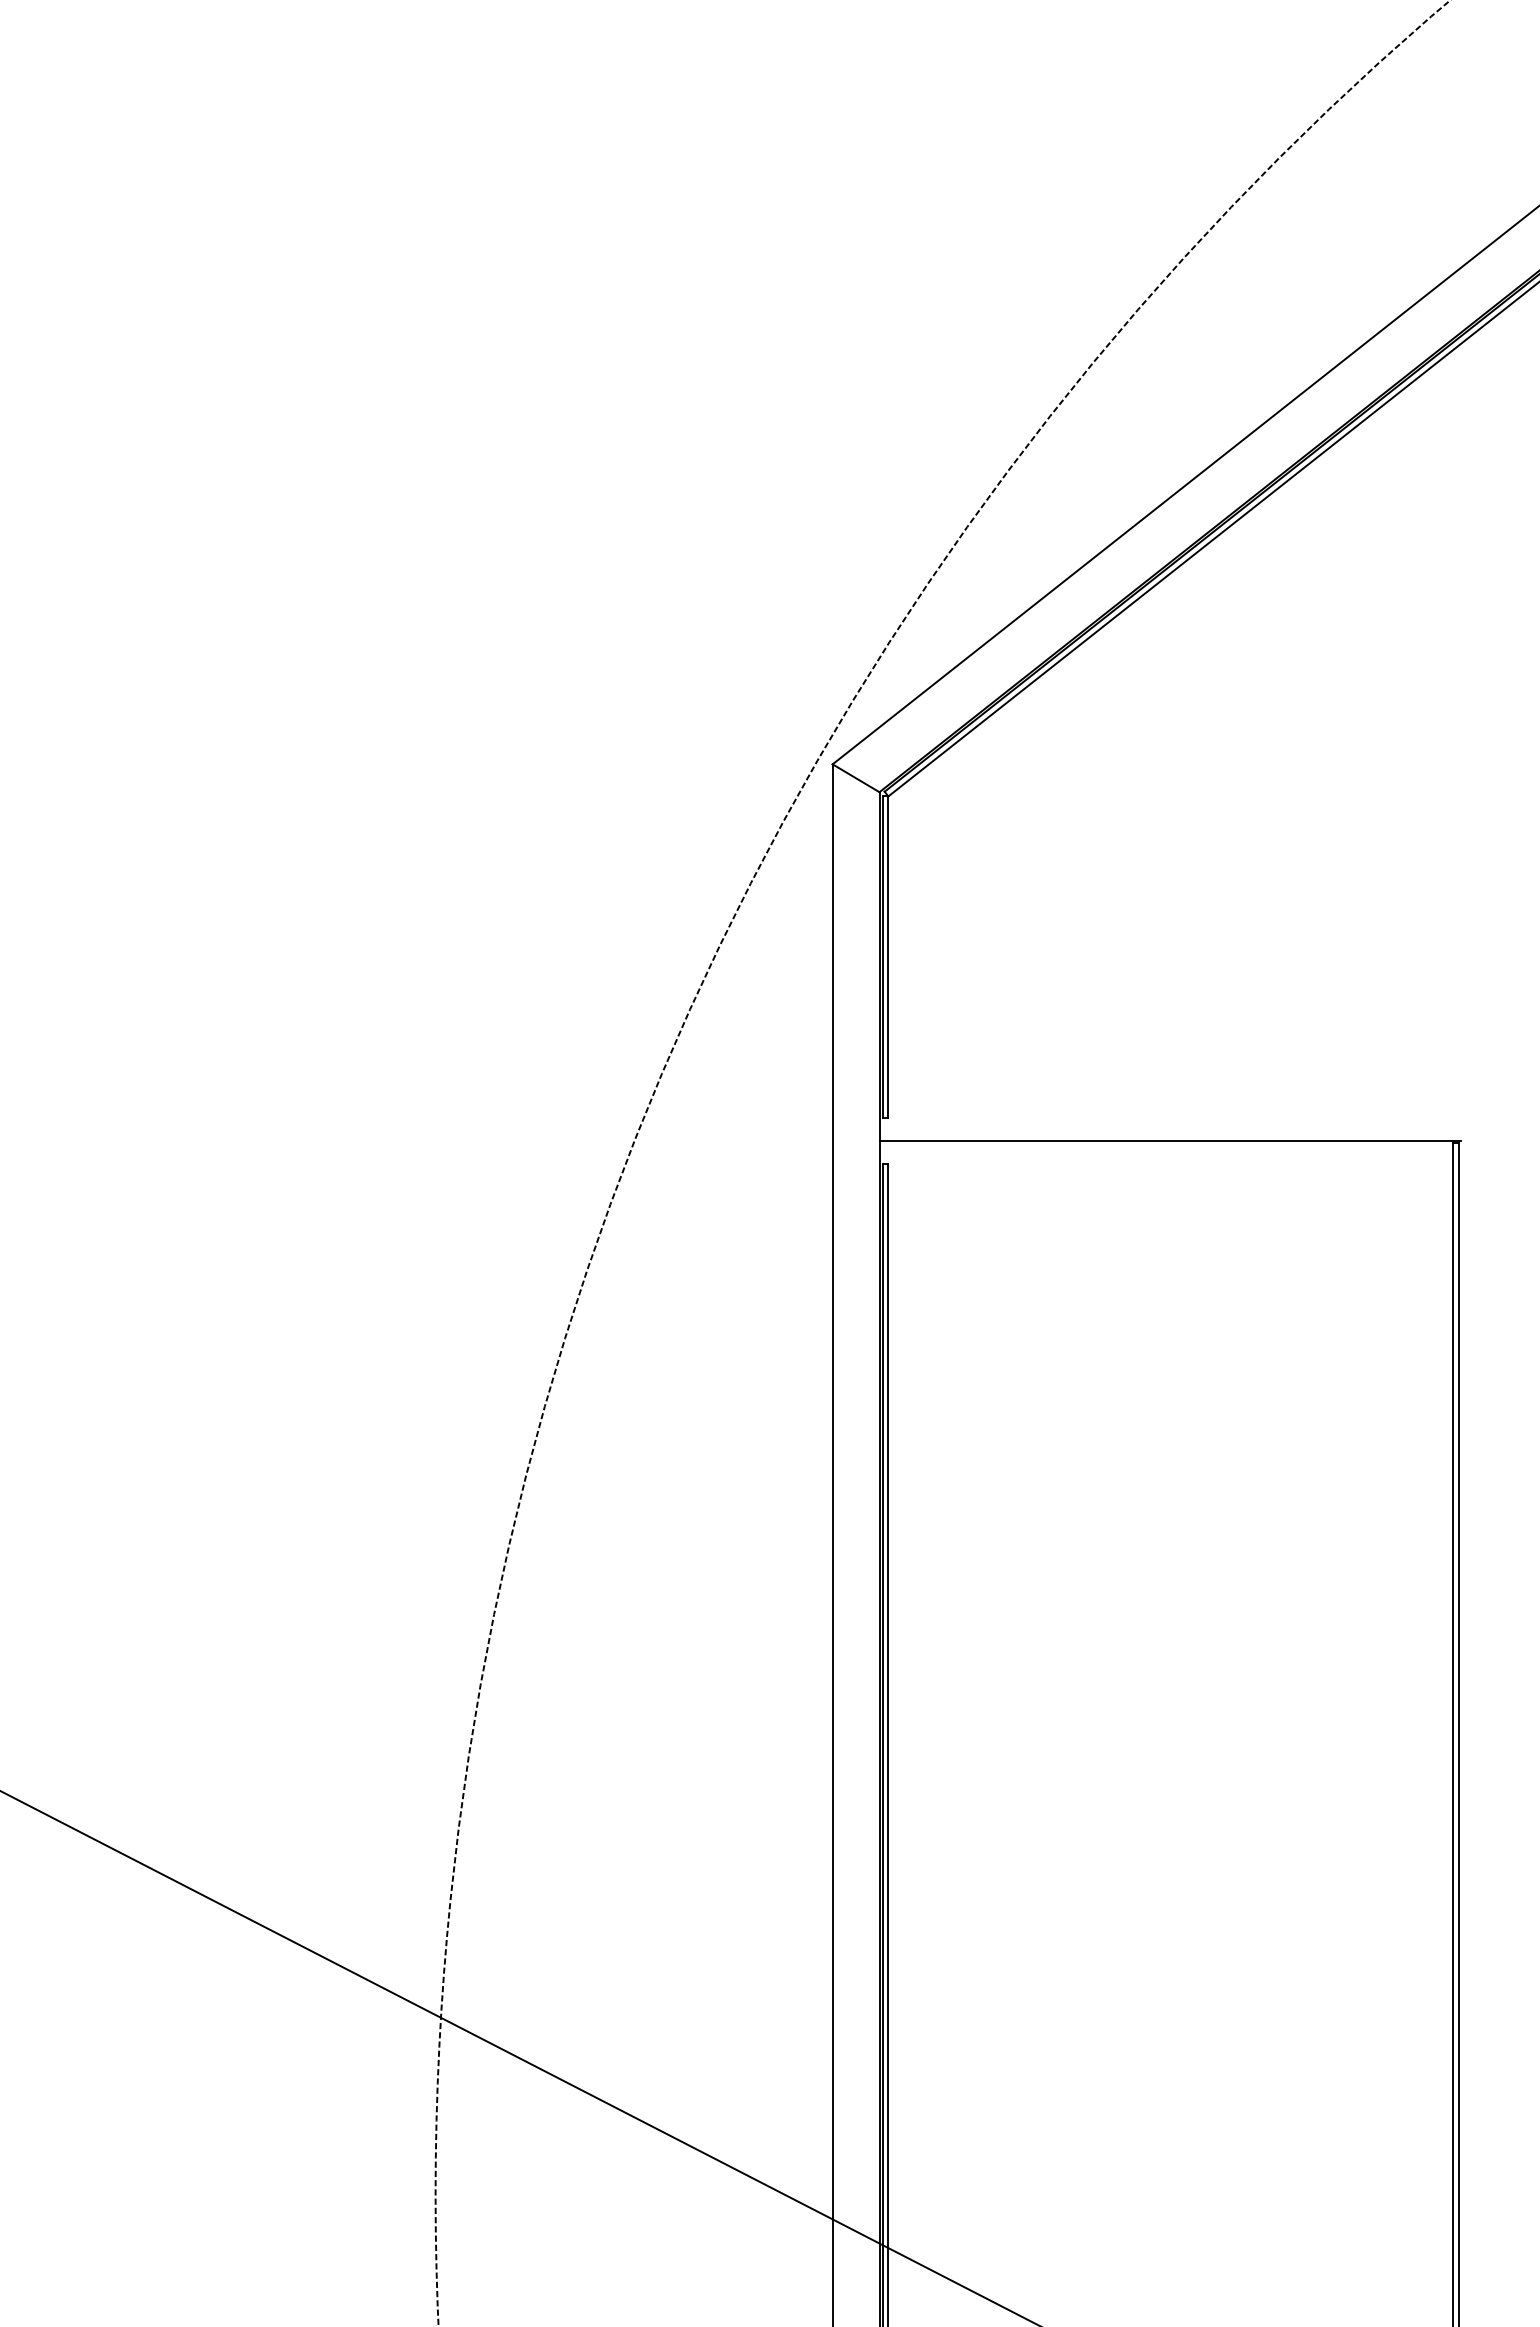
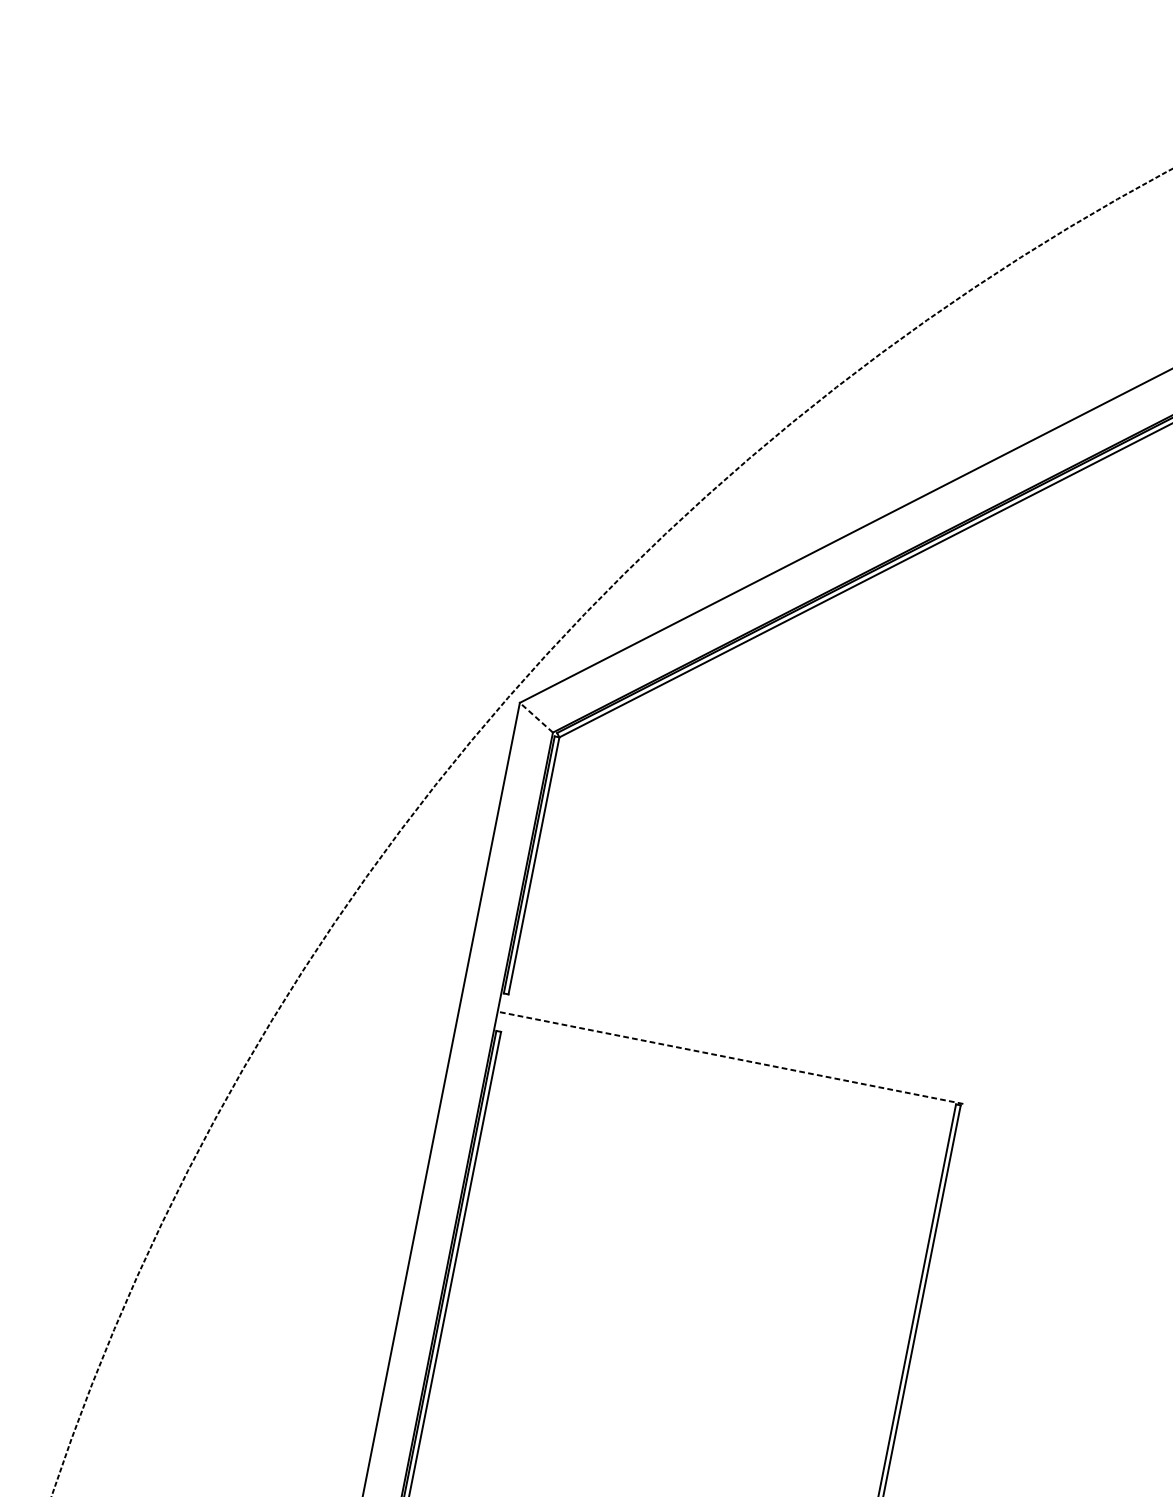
line: (855, 778) -> (535, 717), solid -> dashed
line: (1170, 1141) -> (730, 1058), solid -> dashed

